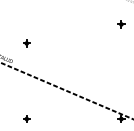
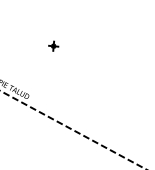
part: (26, 43) -> (53, 46), moved

